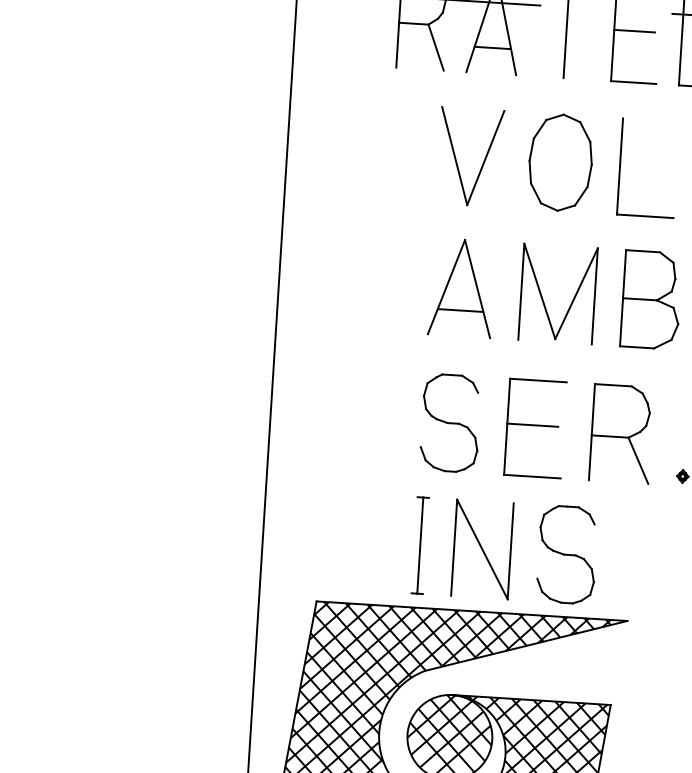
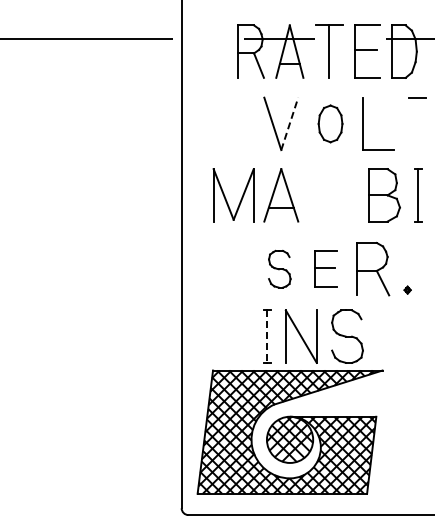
line: (485, 157) -> (289, 123), solid -> dashed
part: (560, 161) -> (330, 123), size x0.7
part: (544, 299) -> (226, 198), moved
part: (450, 423) -> (279, 269), size x0.7
part: (534, 427) -> (325, 268), size x0.7
line: (420, 547) -> (267, 337), solid -> dashed

